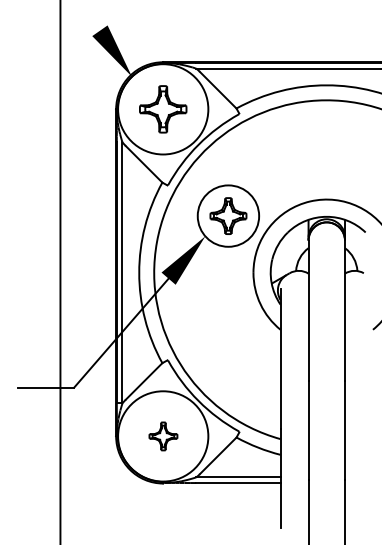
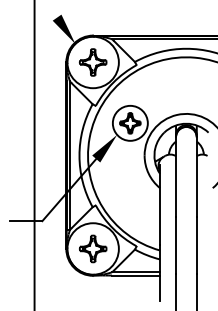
part: (163, 435) -> (93, 248), size x1.67

